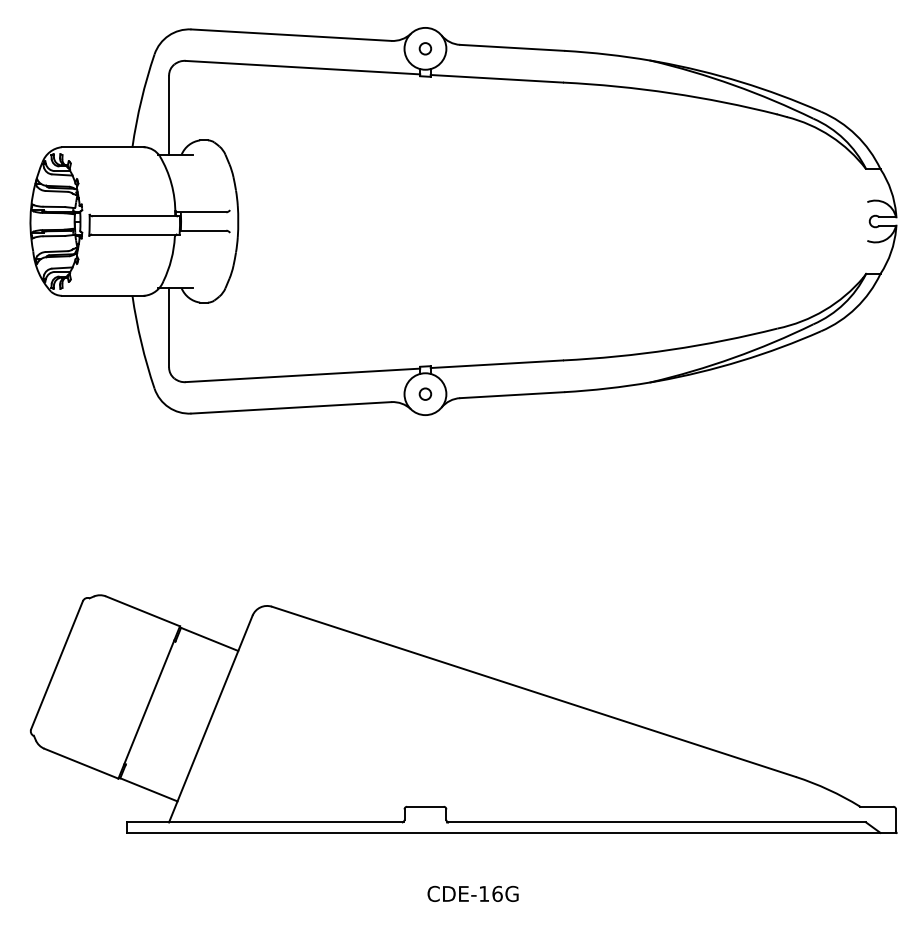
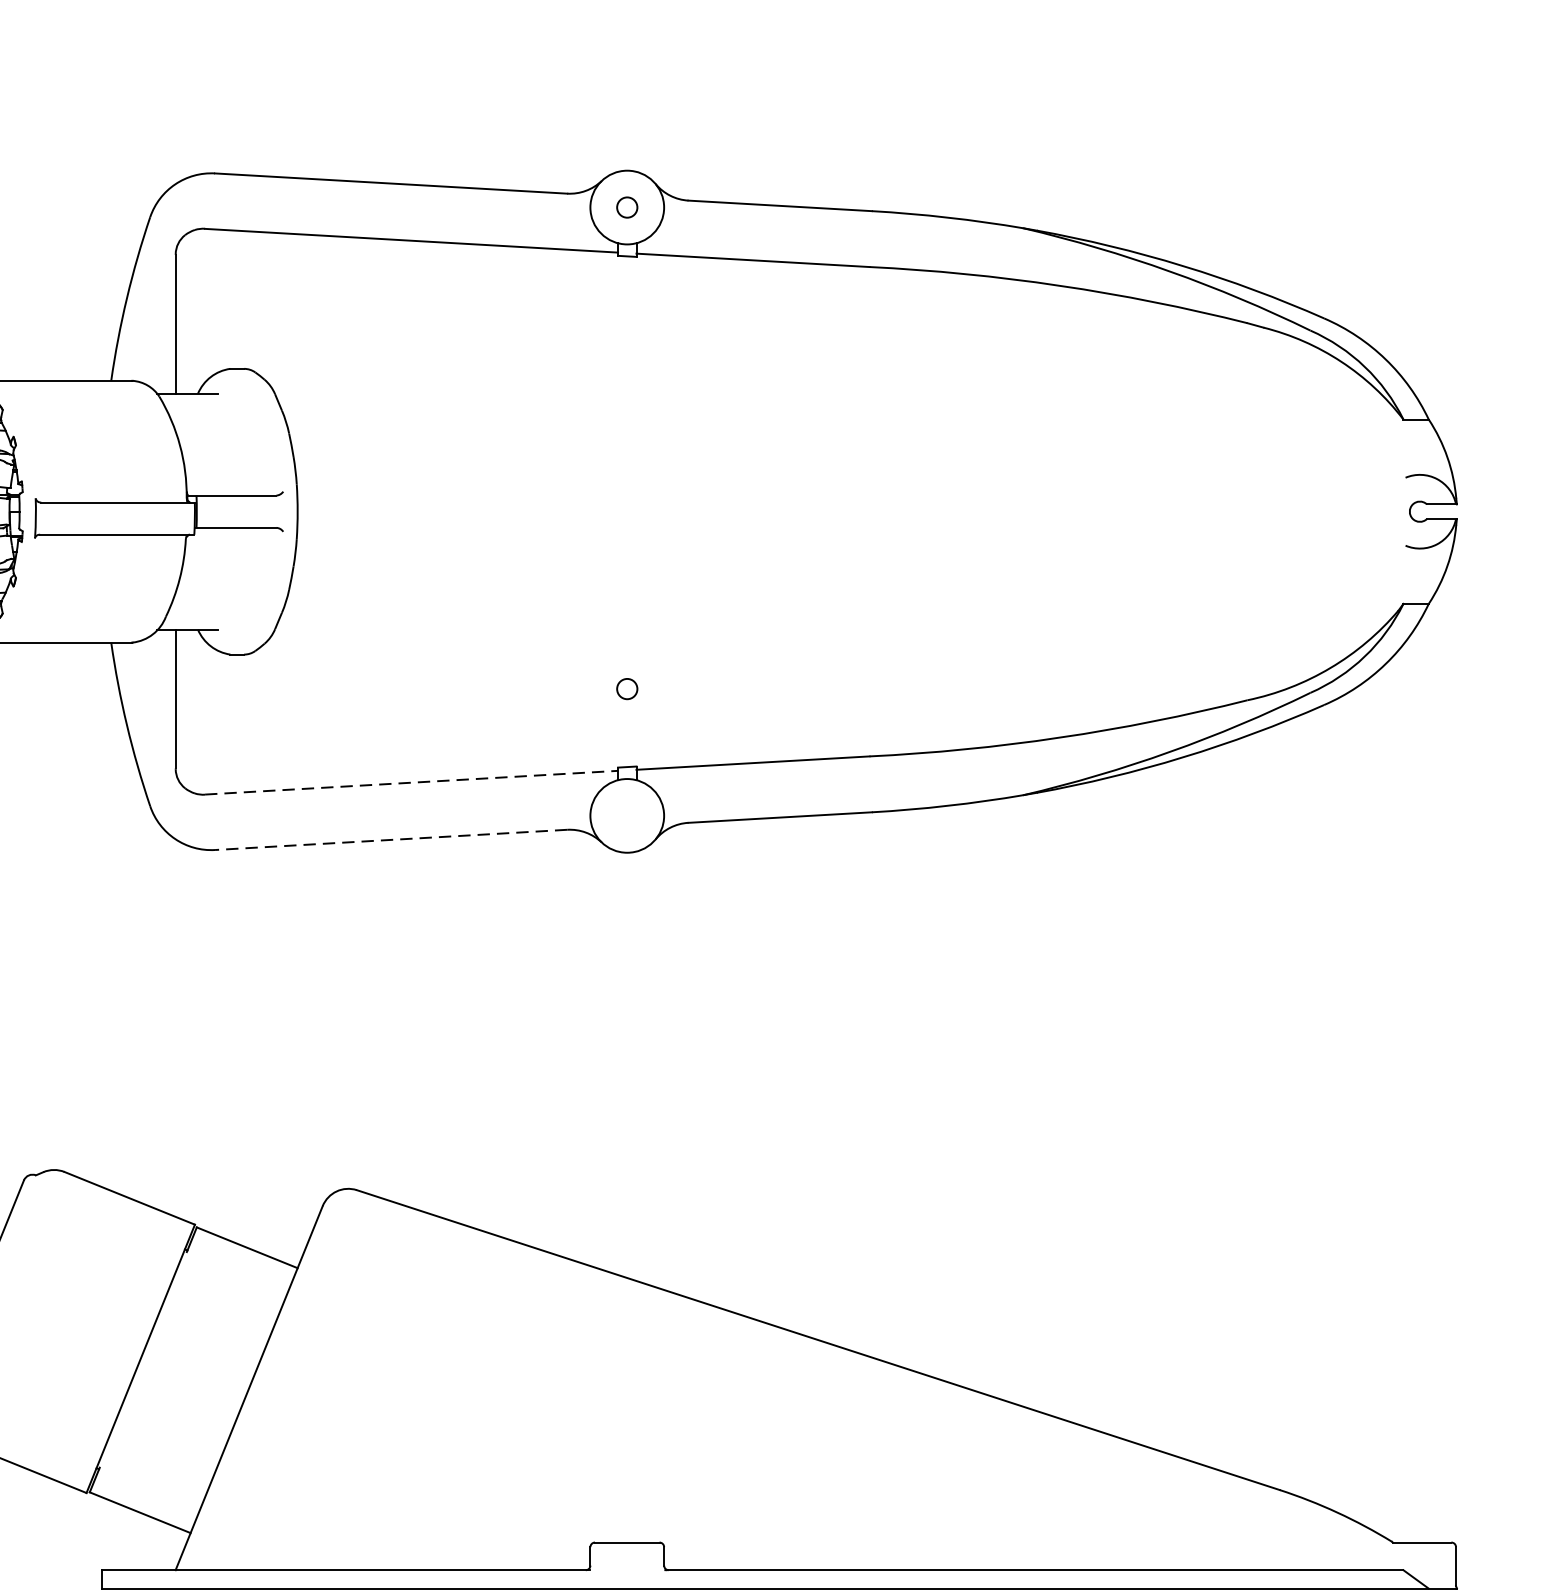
line: (303, 375) -> (412, 782), solid -> dashed
circle: (425, 393) -> (627, 687), moved
line: (290, 407) -> (389, 839), solid -> dashed

